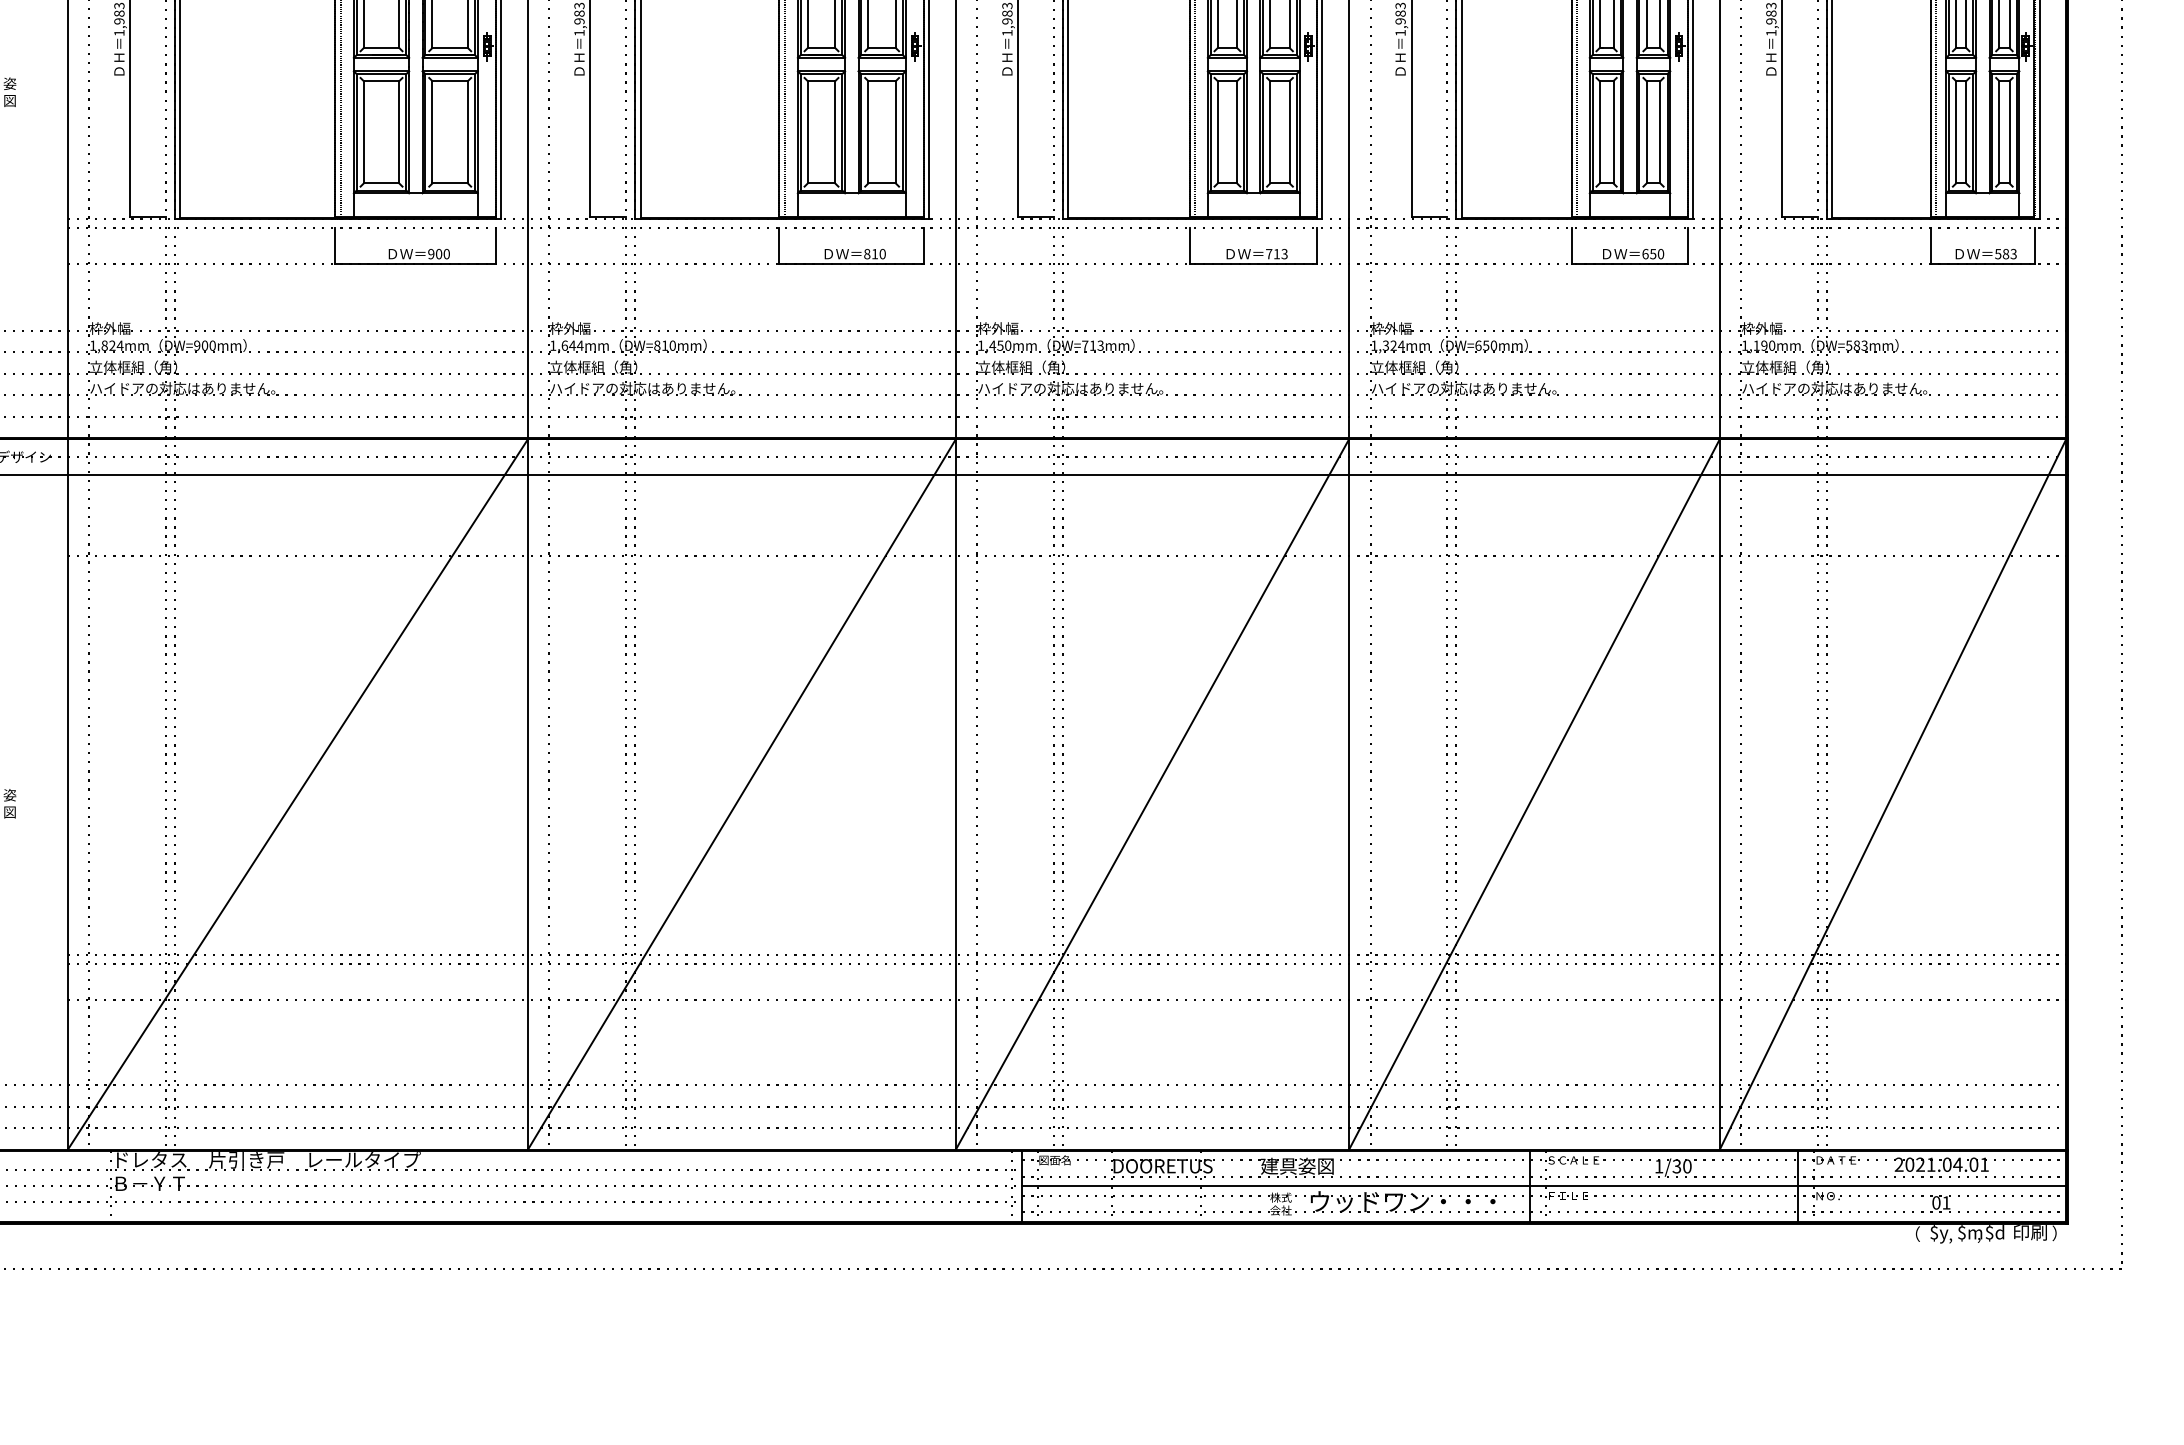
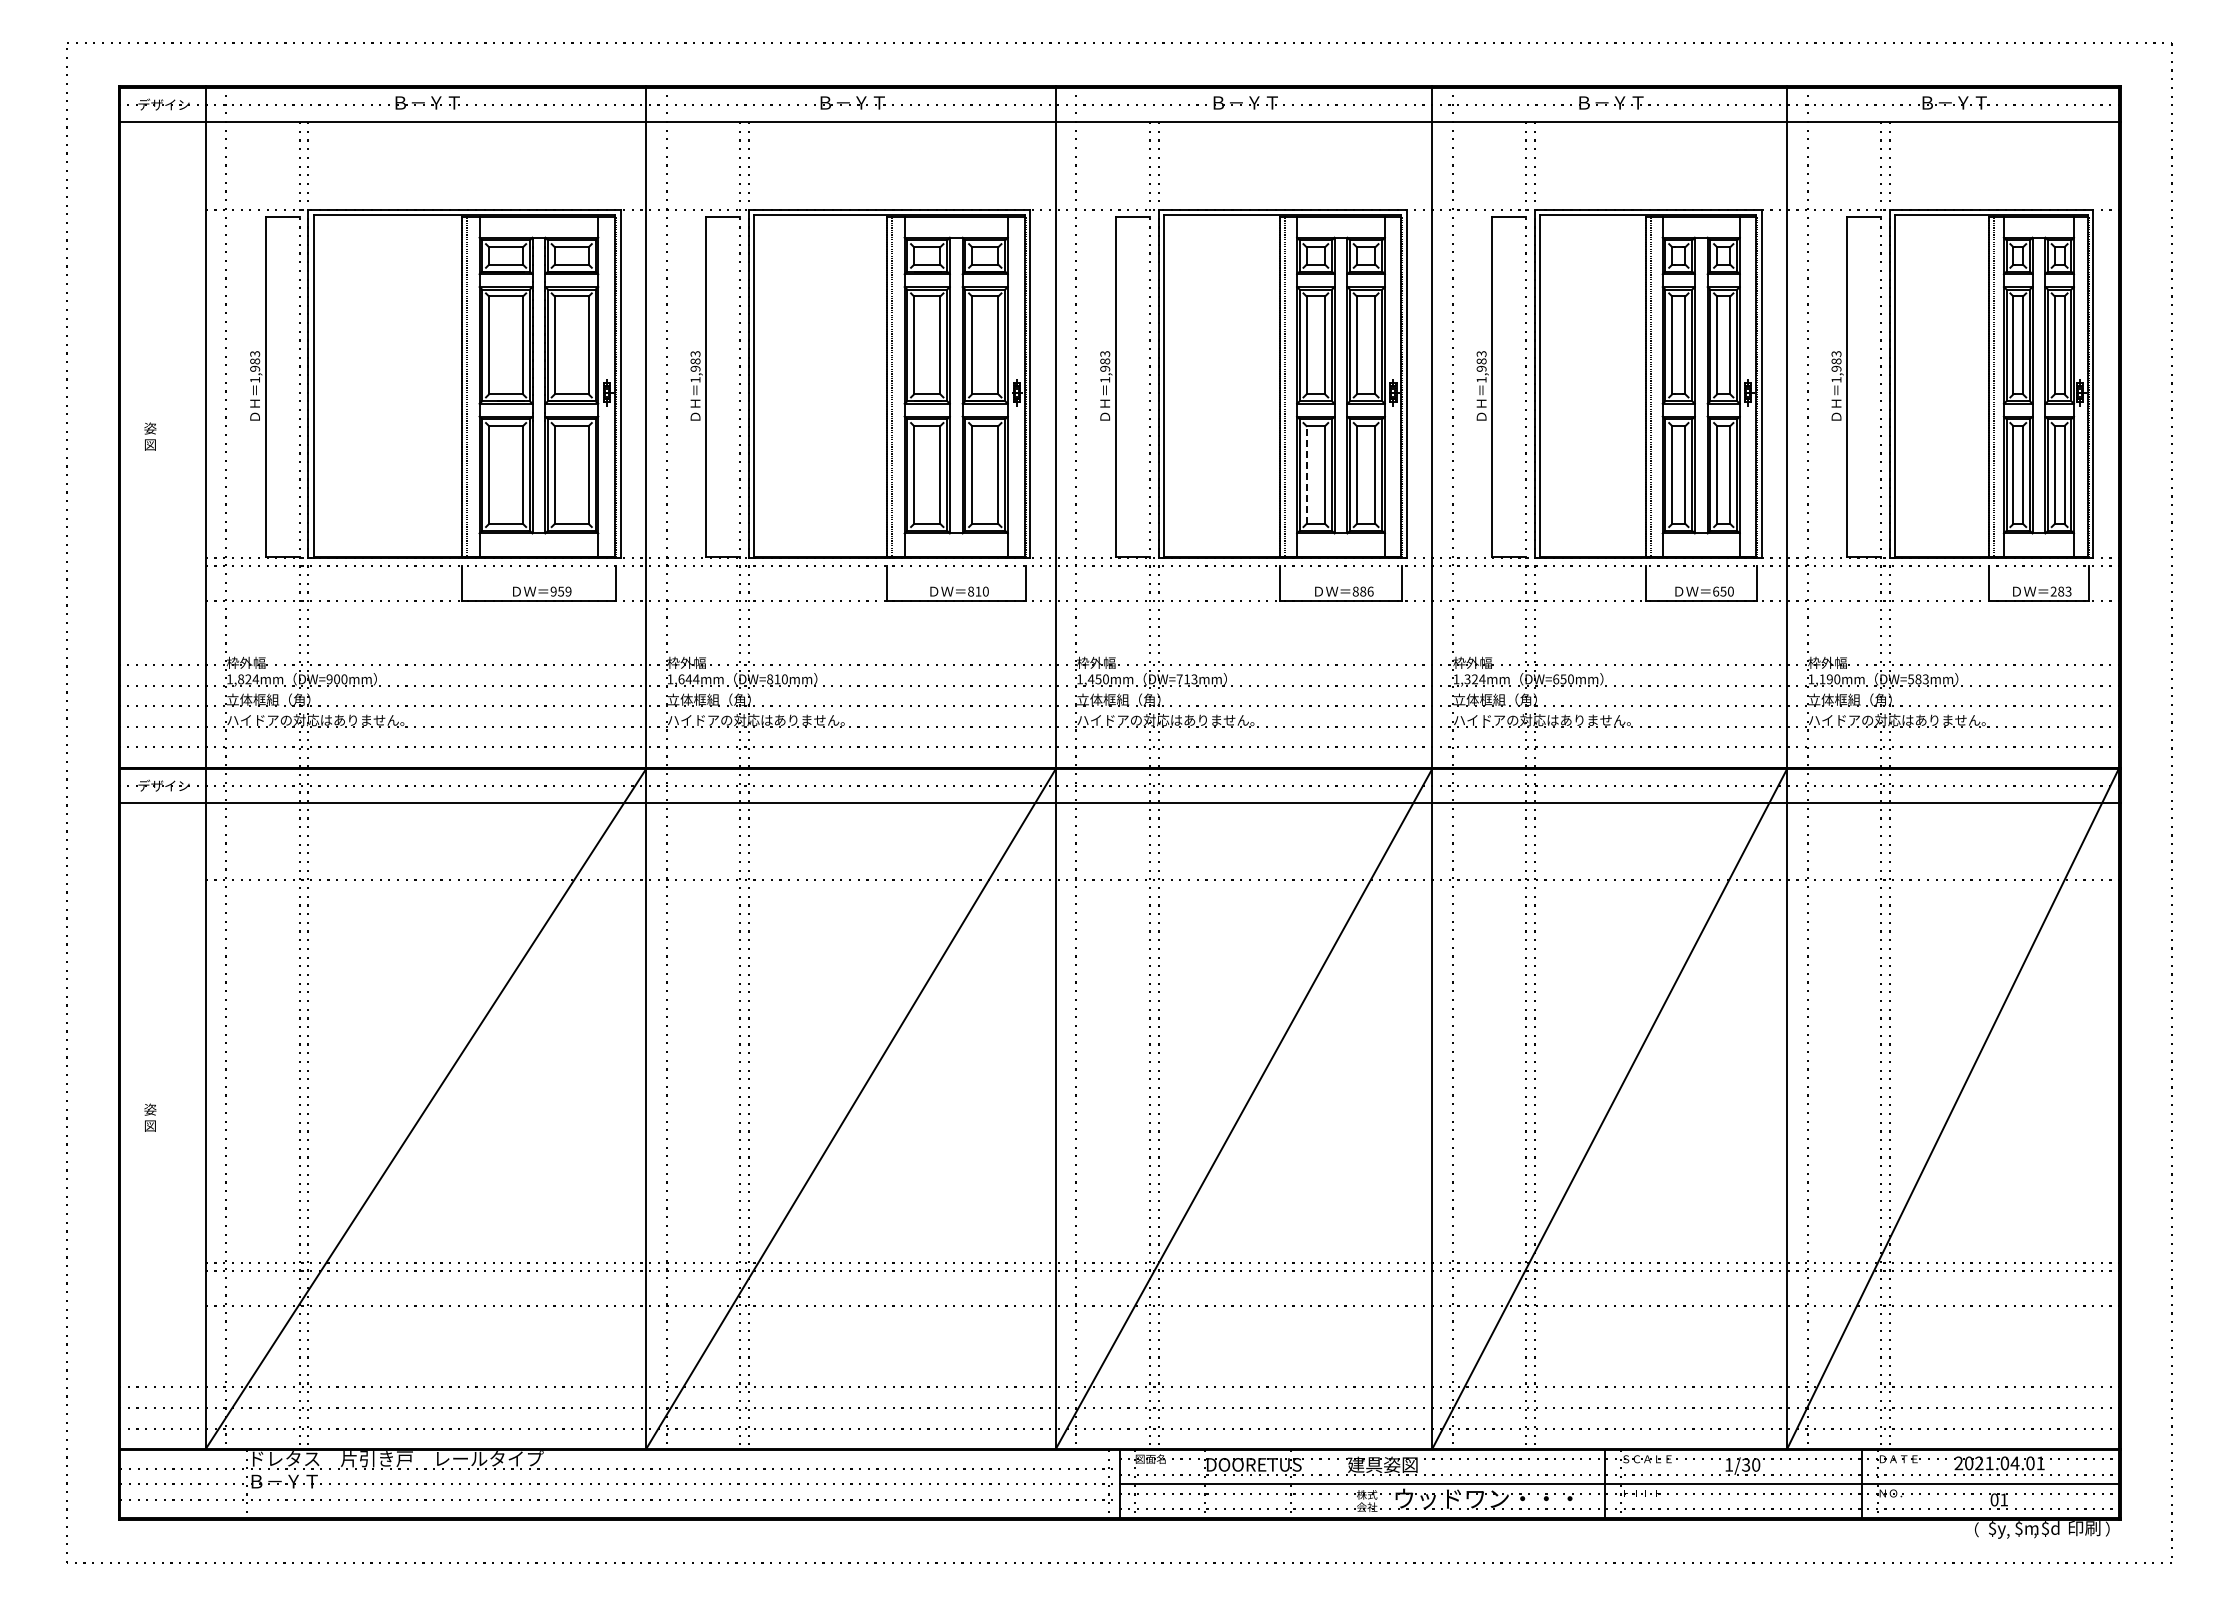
line: (1217, 132) -> (1306, 475), solid -> dashed
text: (442, 253) -> (564, 591), 900 -> 959
text: (1276, 253) -> (1362, 591), 713 -> 886
text: (1997, 253) -> (2053, 591), 583 -> 283

